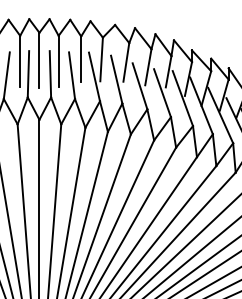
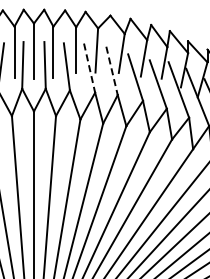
line: (94, 76) -> (89, 67), solid -> dashed
line: (116, 79) -> (111, 70), solid -> dashed

